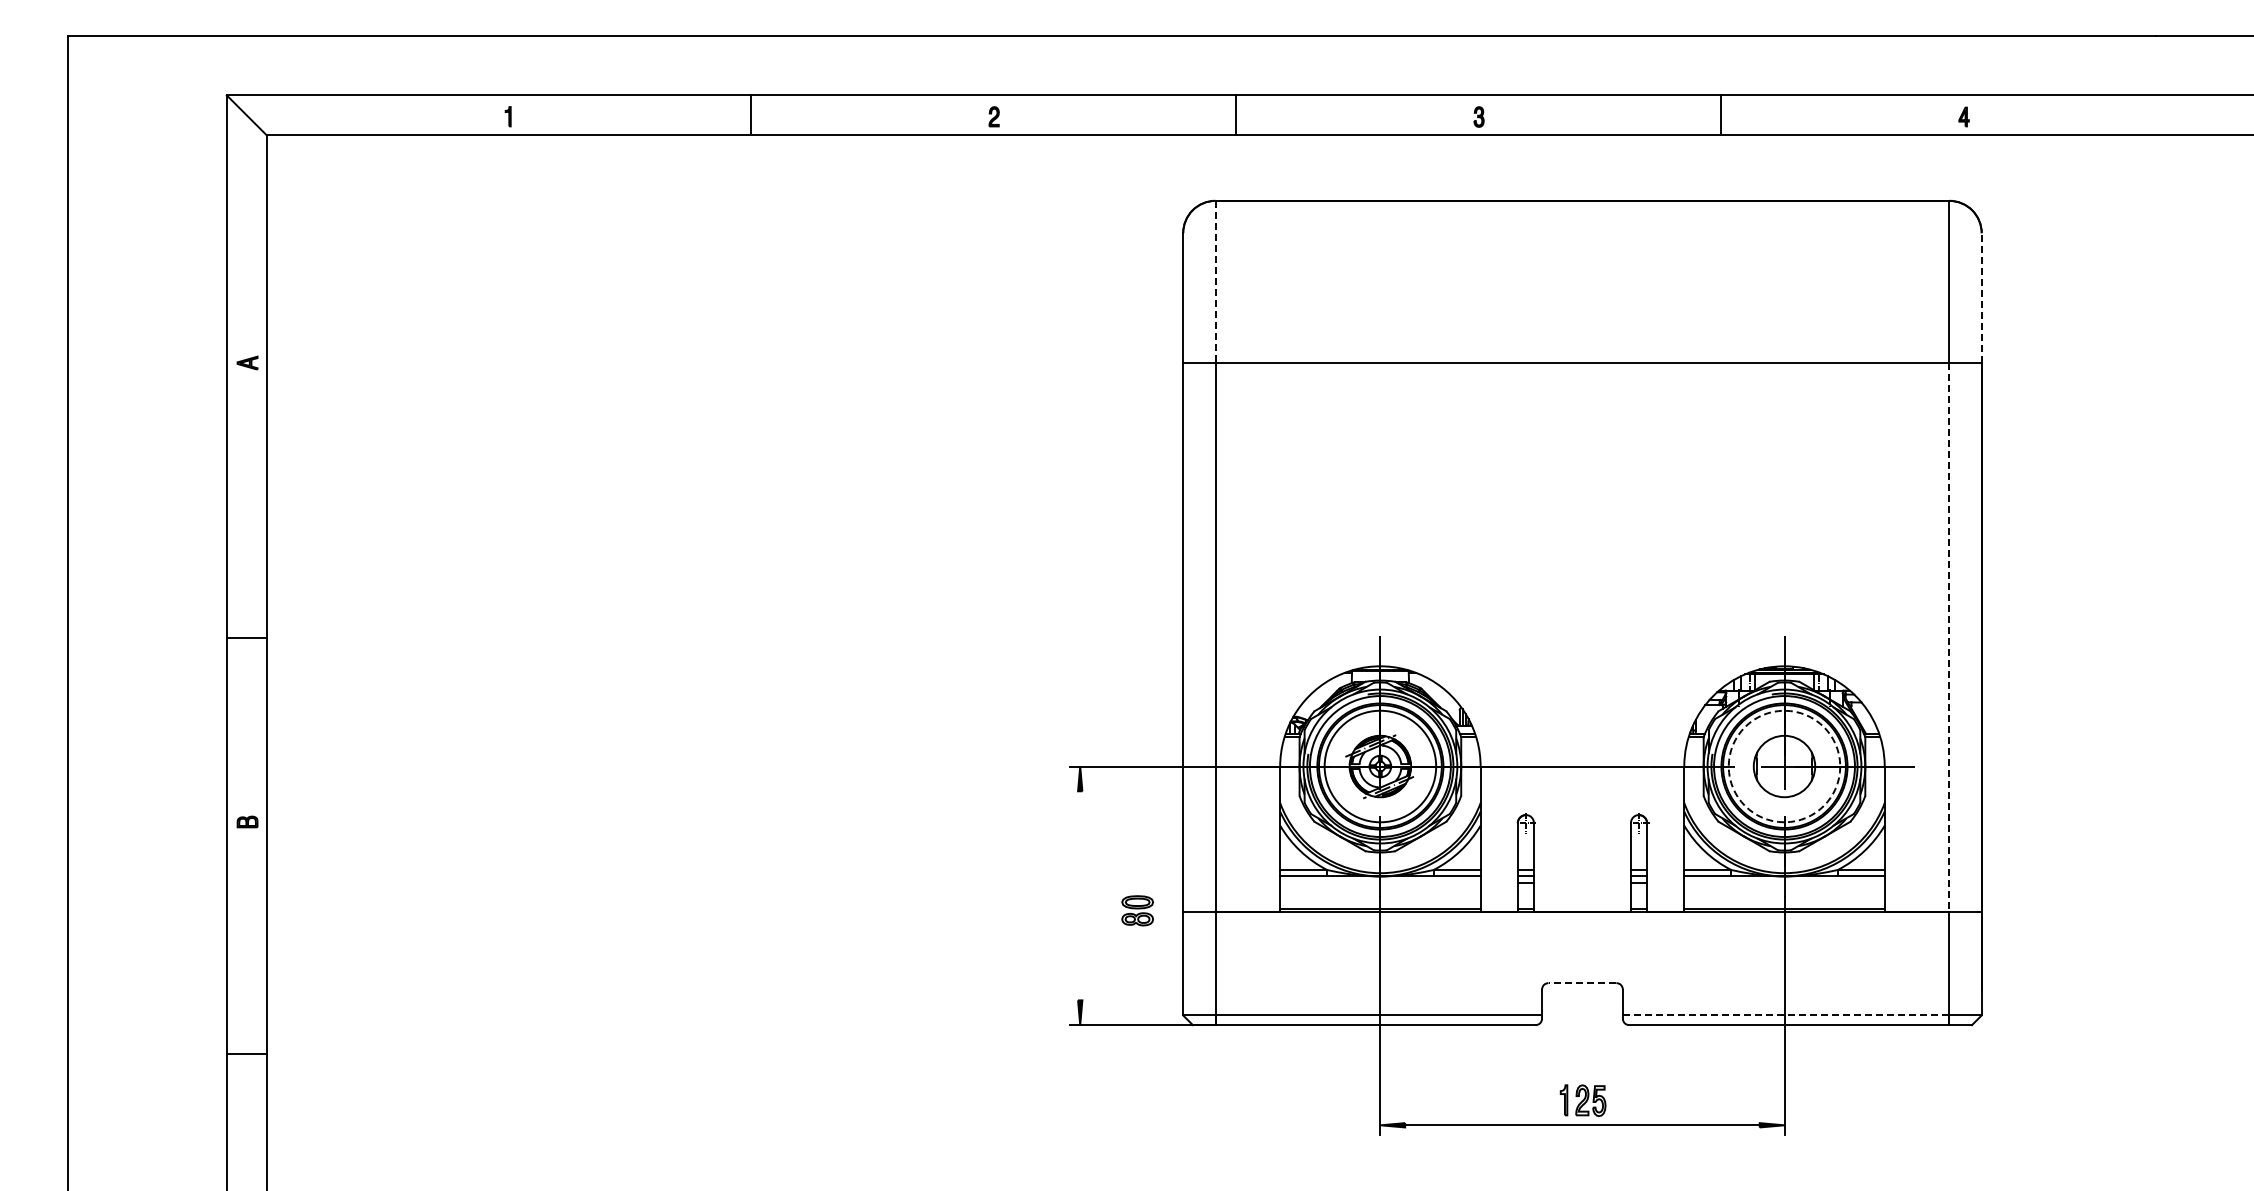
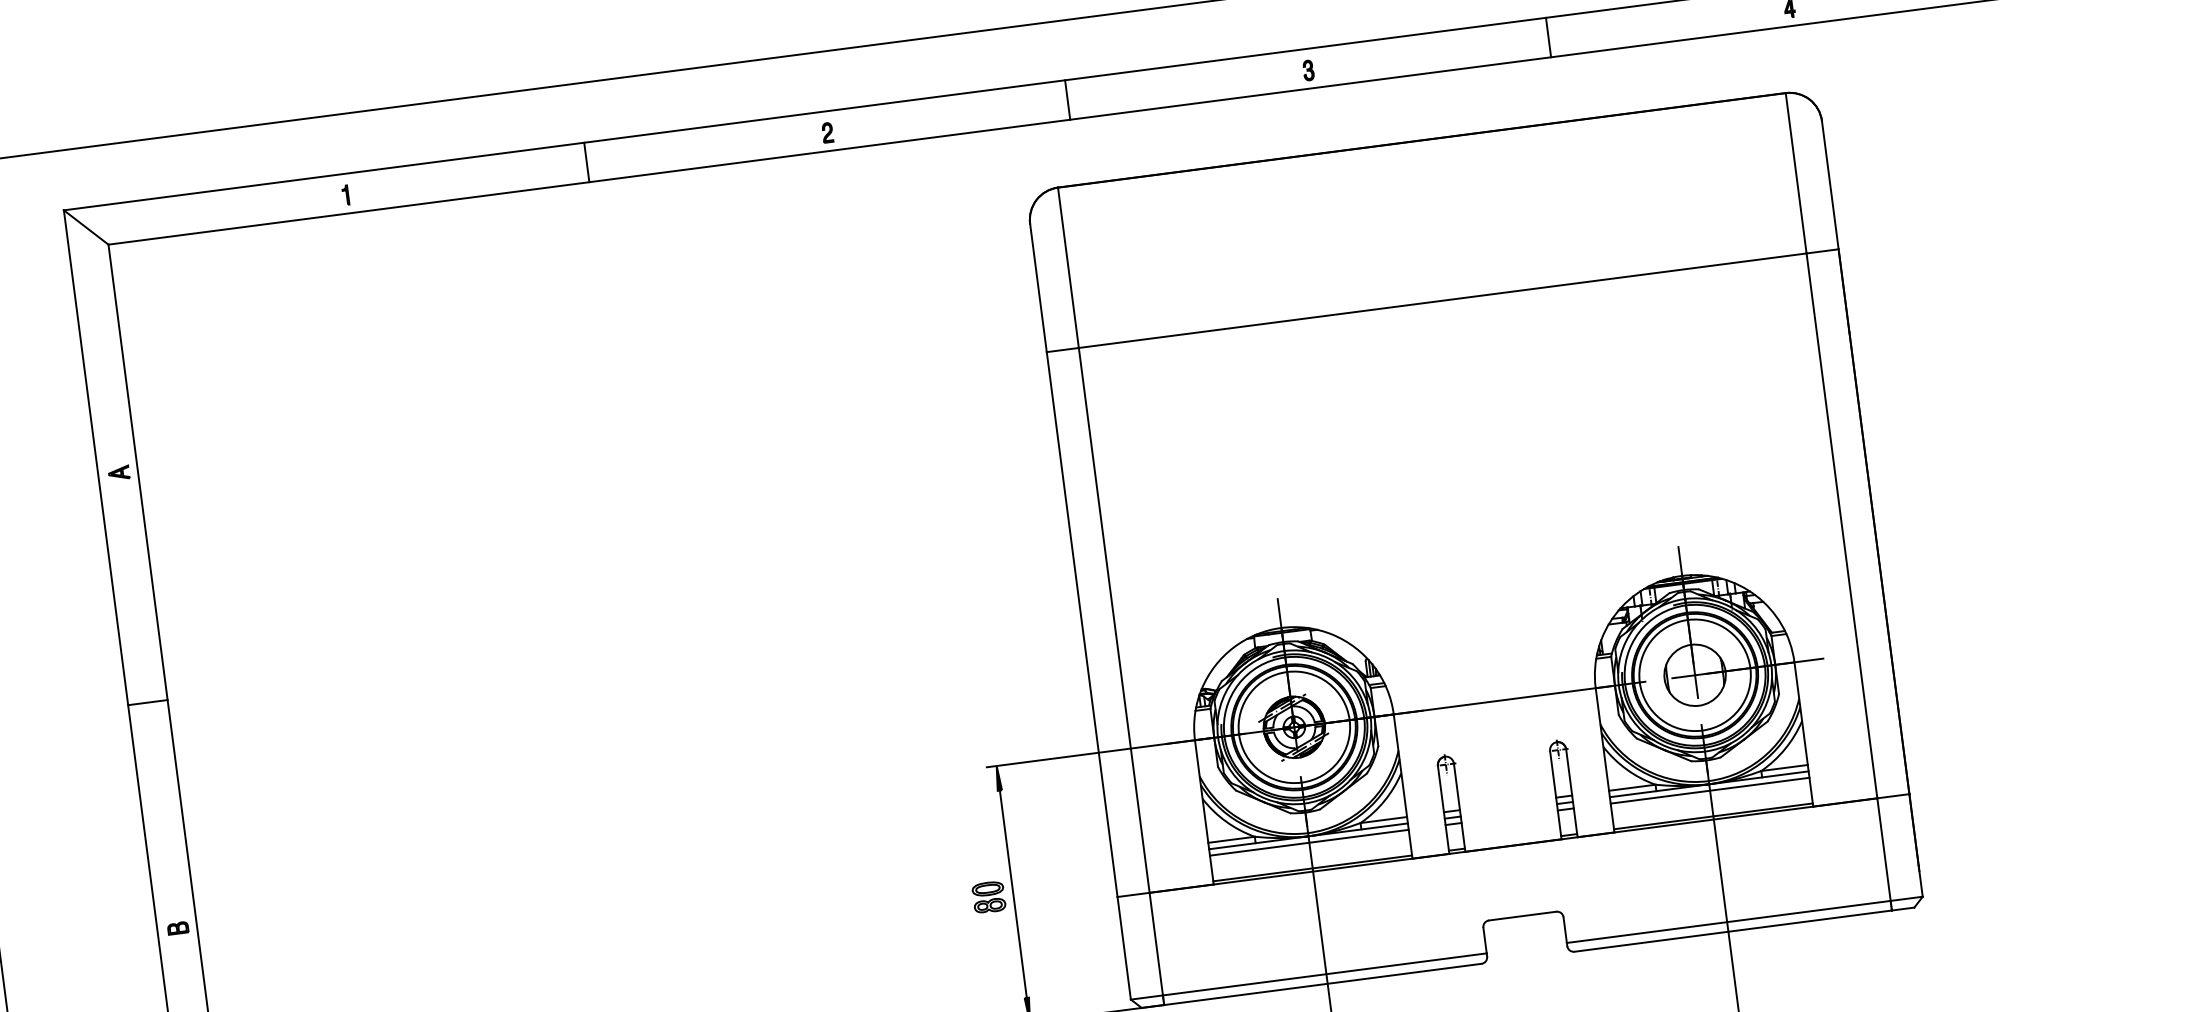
line: (1215, 281) -> (1068, 267), dashed -> solid
line: (1981, 297) -> (1830, 184), dashed -> solid
line: (1949, 637) -> (1842, 526), dashed -> solid
line: (246, 638) -> (147, 702), moved
circle: (1784, 766) -> (1695, 675), dashed -> solid
line: (1380, 882) -> (1309, 842), added
line: (1784, 882) -> (1710, 790), added
line: (1080, 895) -> (1013, 893), added
part: (1137, 910) -> (988, 897), moved
line: (1582, 983) -> (1522, 916), dashed -> solid
line: (1785, 1015) -> (1728, 922), dashed -> solid

